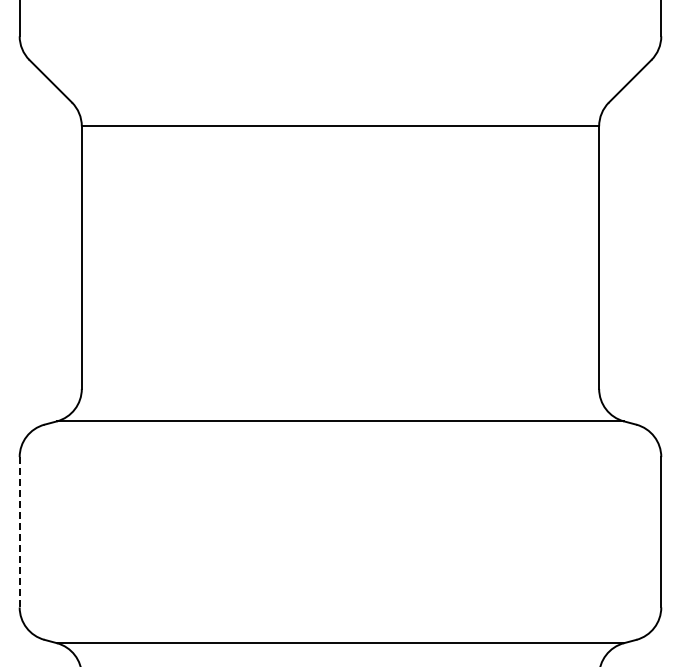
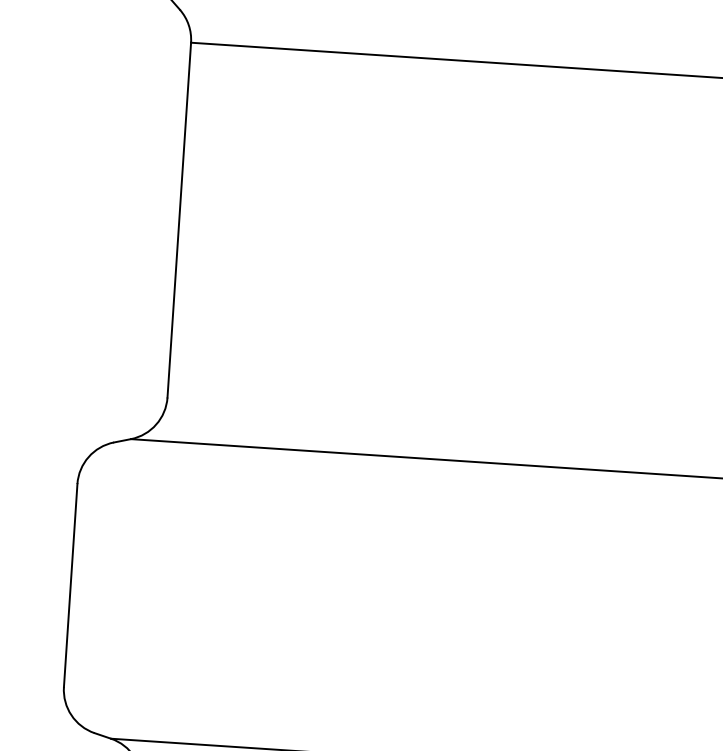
line: (19, 532) -> (70, 585), dashed -> solid

